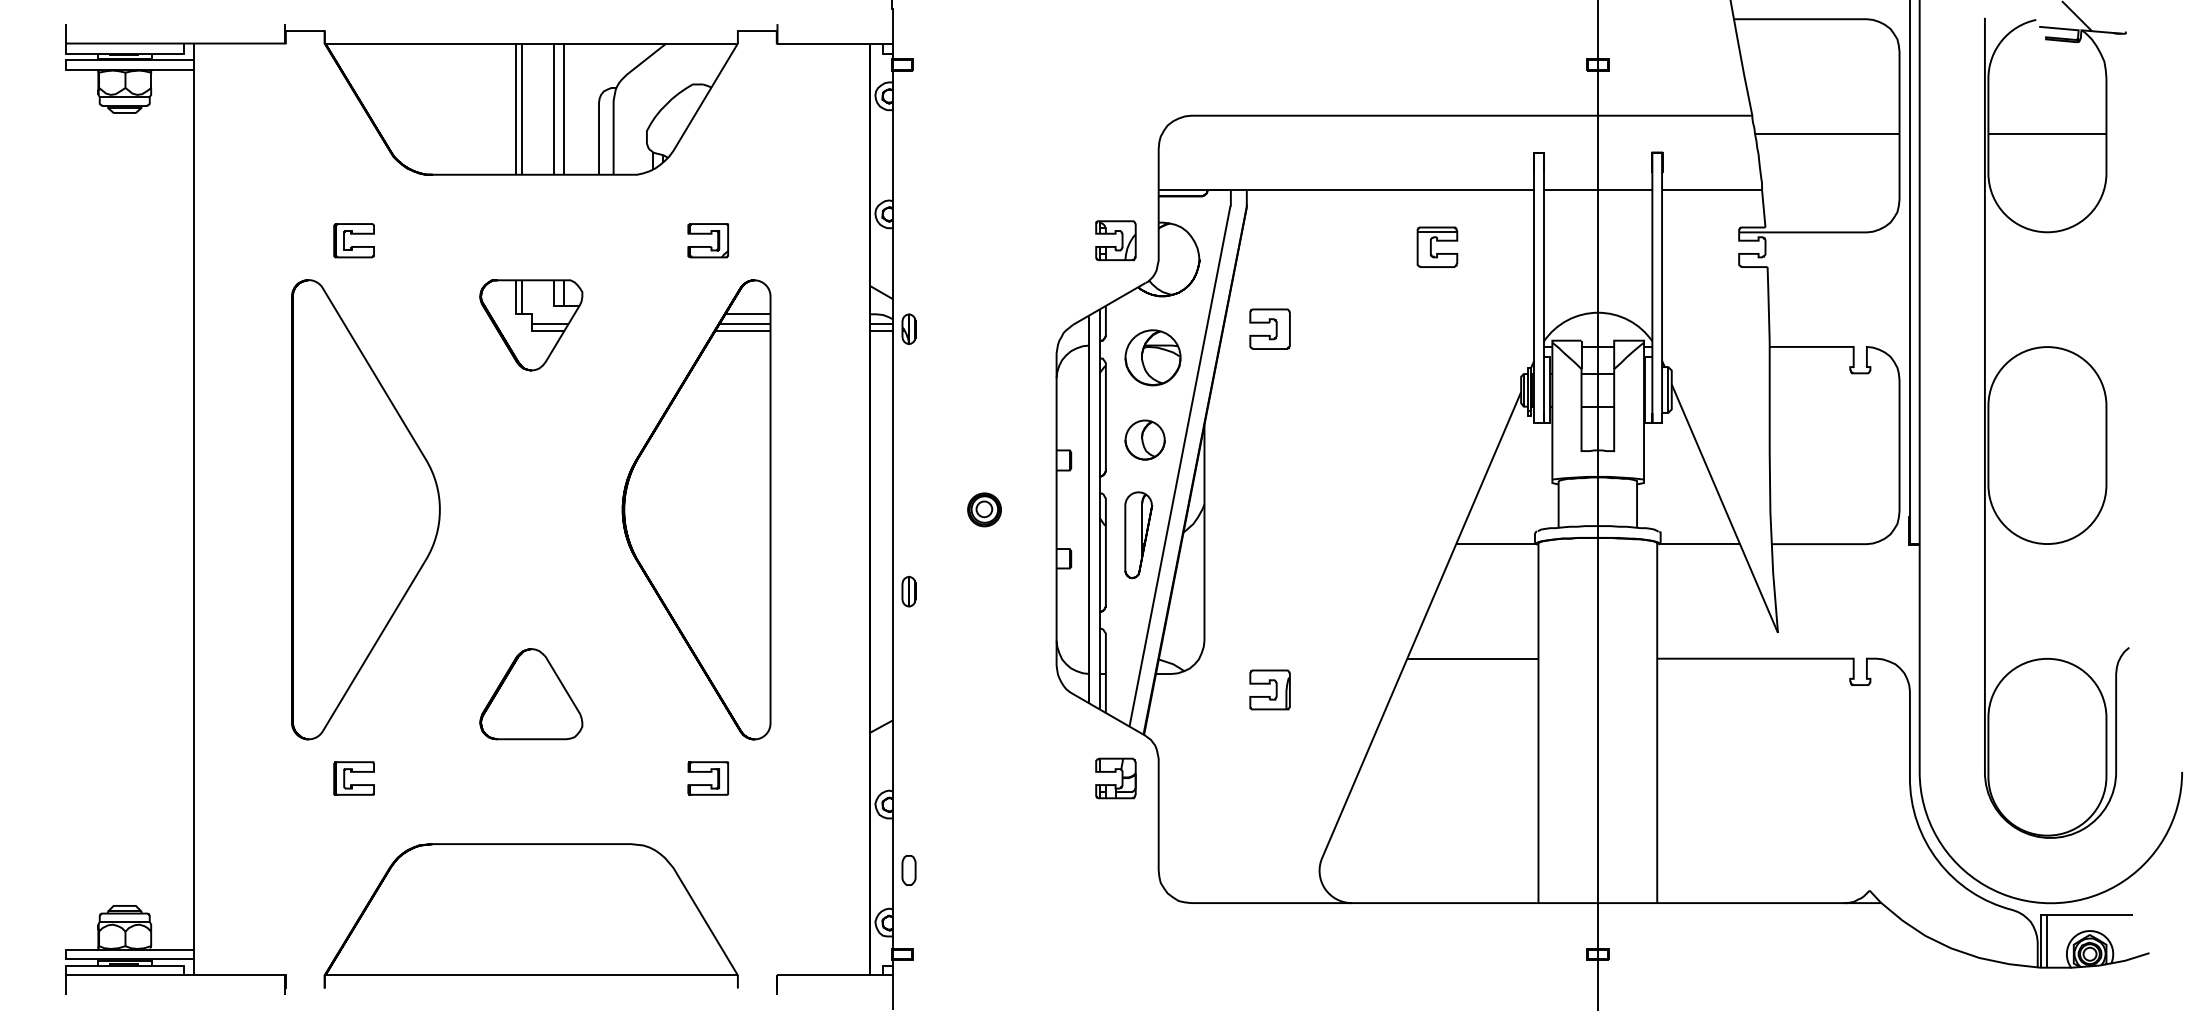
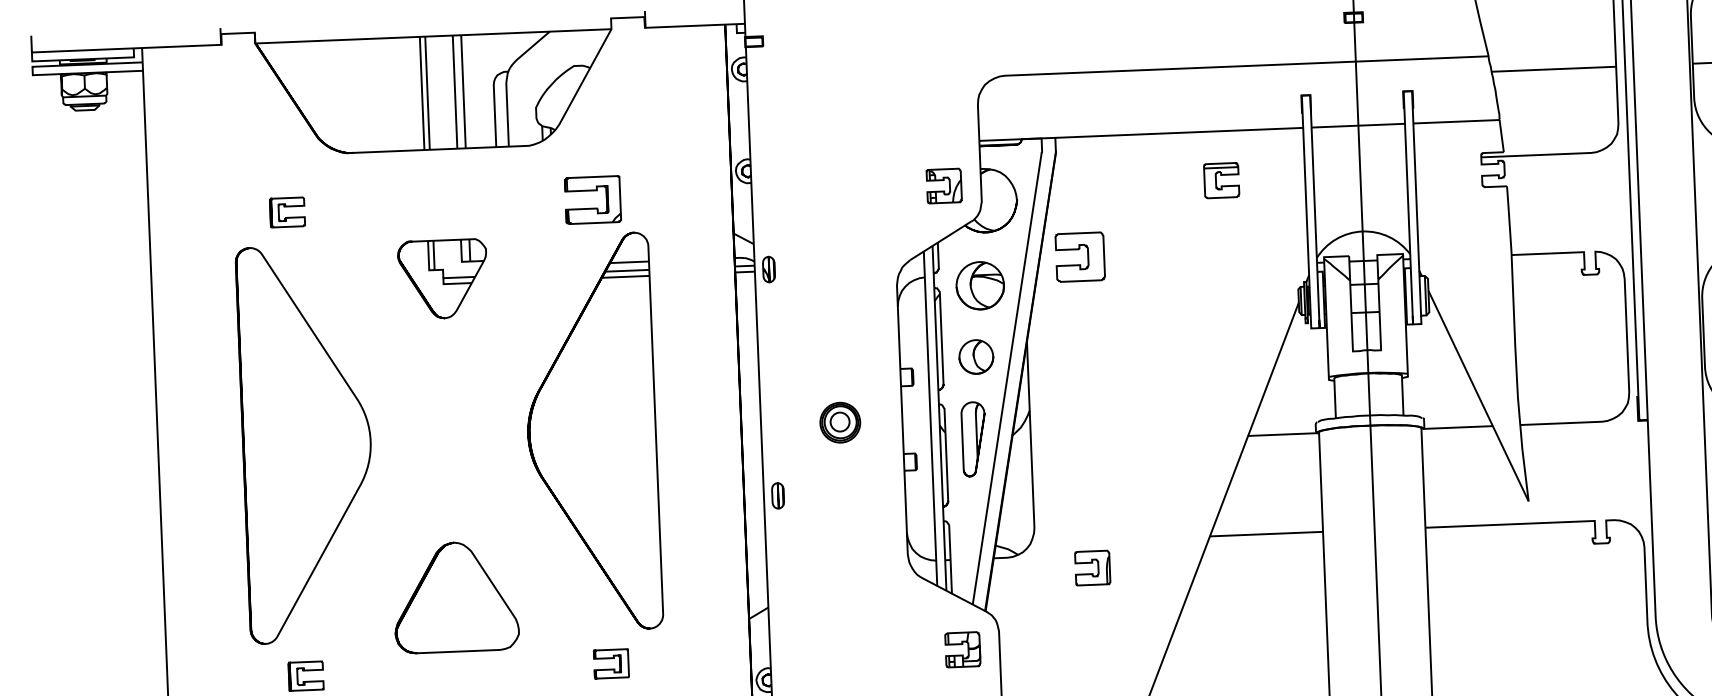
part: (707, 240) -> (592, 200), size x1.6
part: (1269, 328) -> (1079, 256), size x1.4
part: (984, 509) -> (840, 422), size x1.4
part: (531, 694) -> (456, 597), size x1.4

